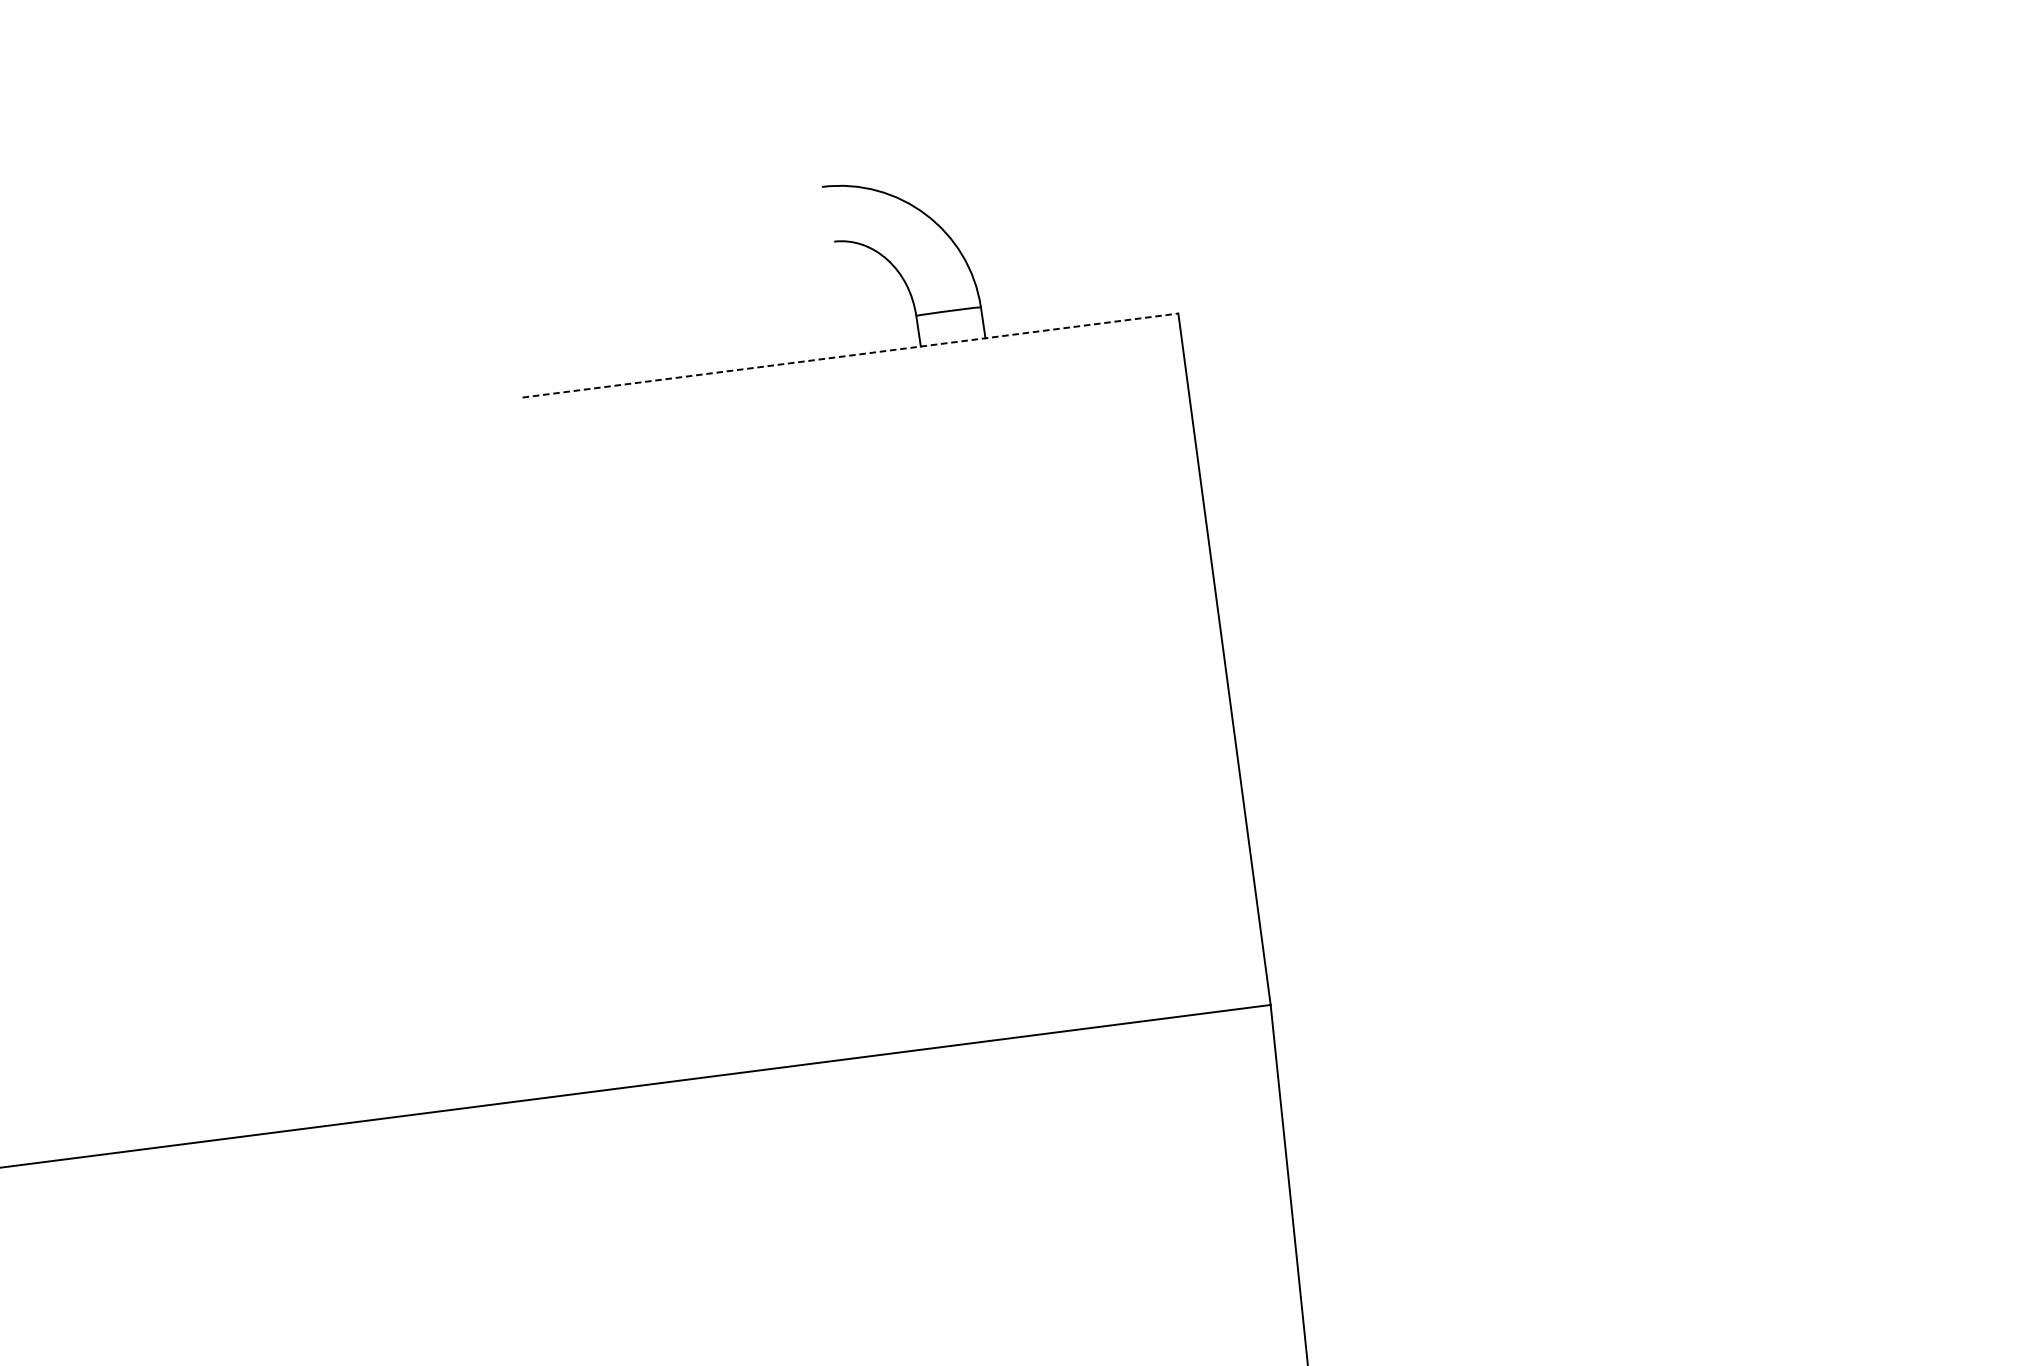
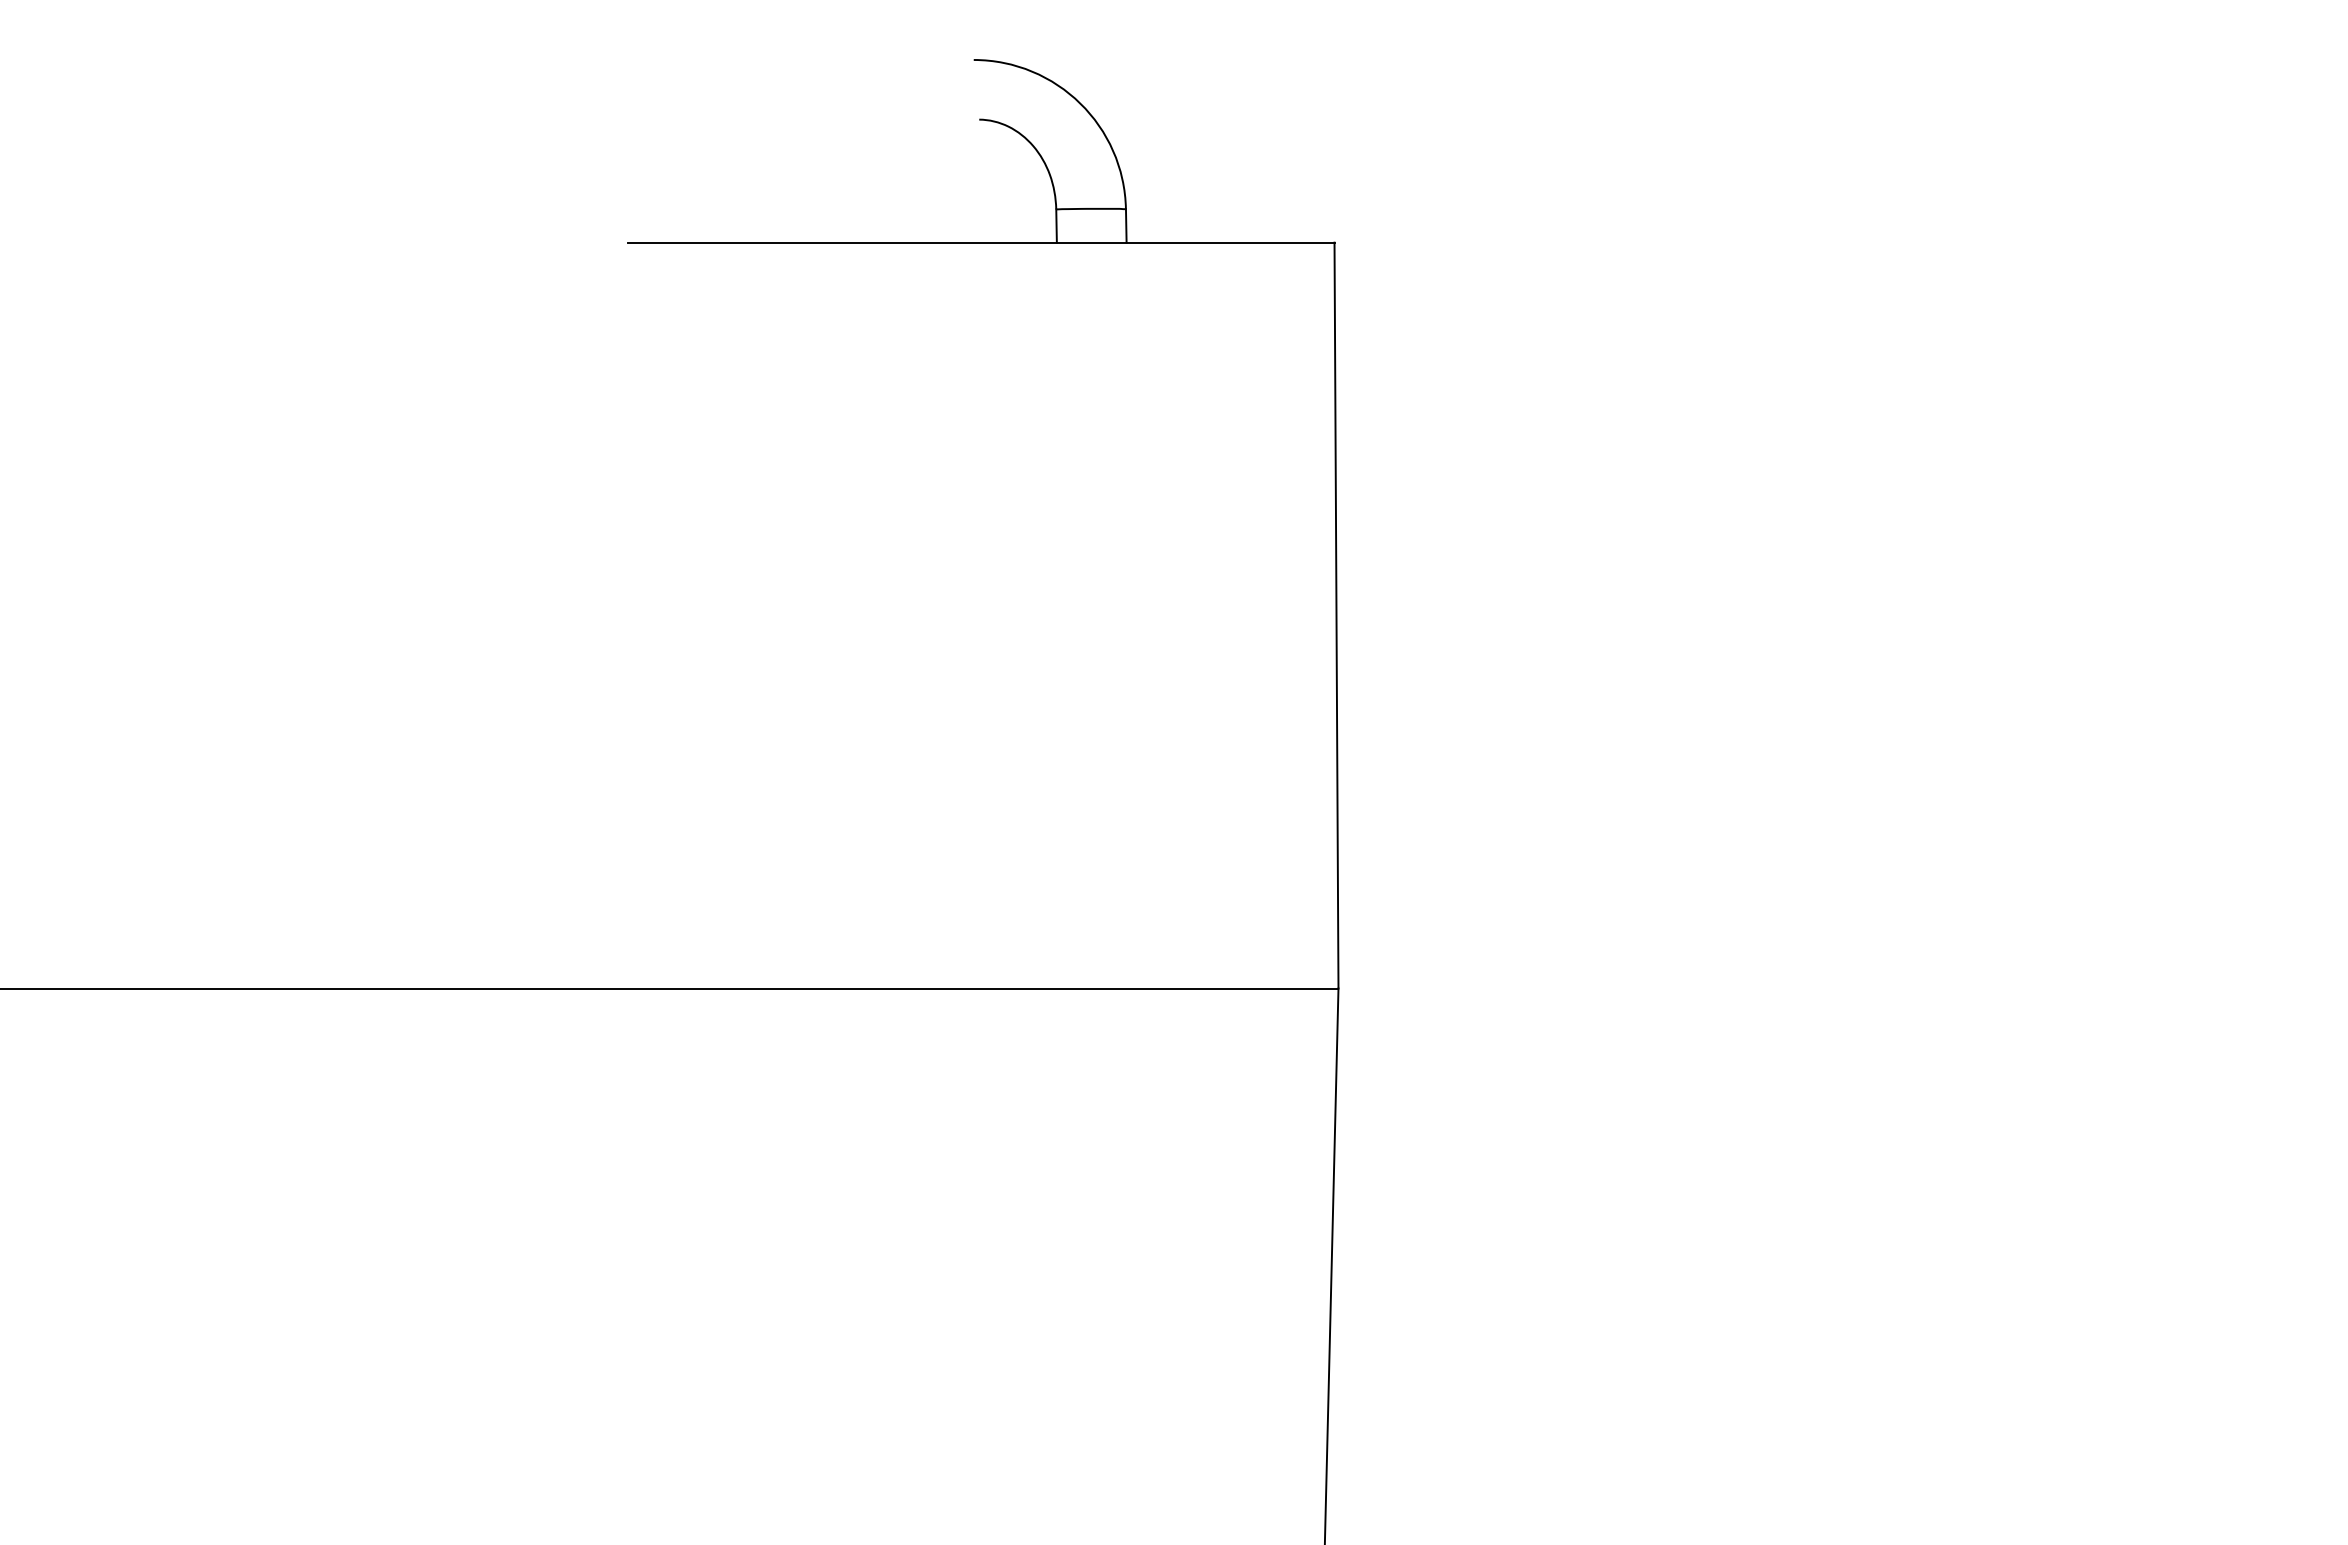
line: (850, 355) -> (981, 242), dashed -> solid

